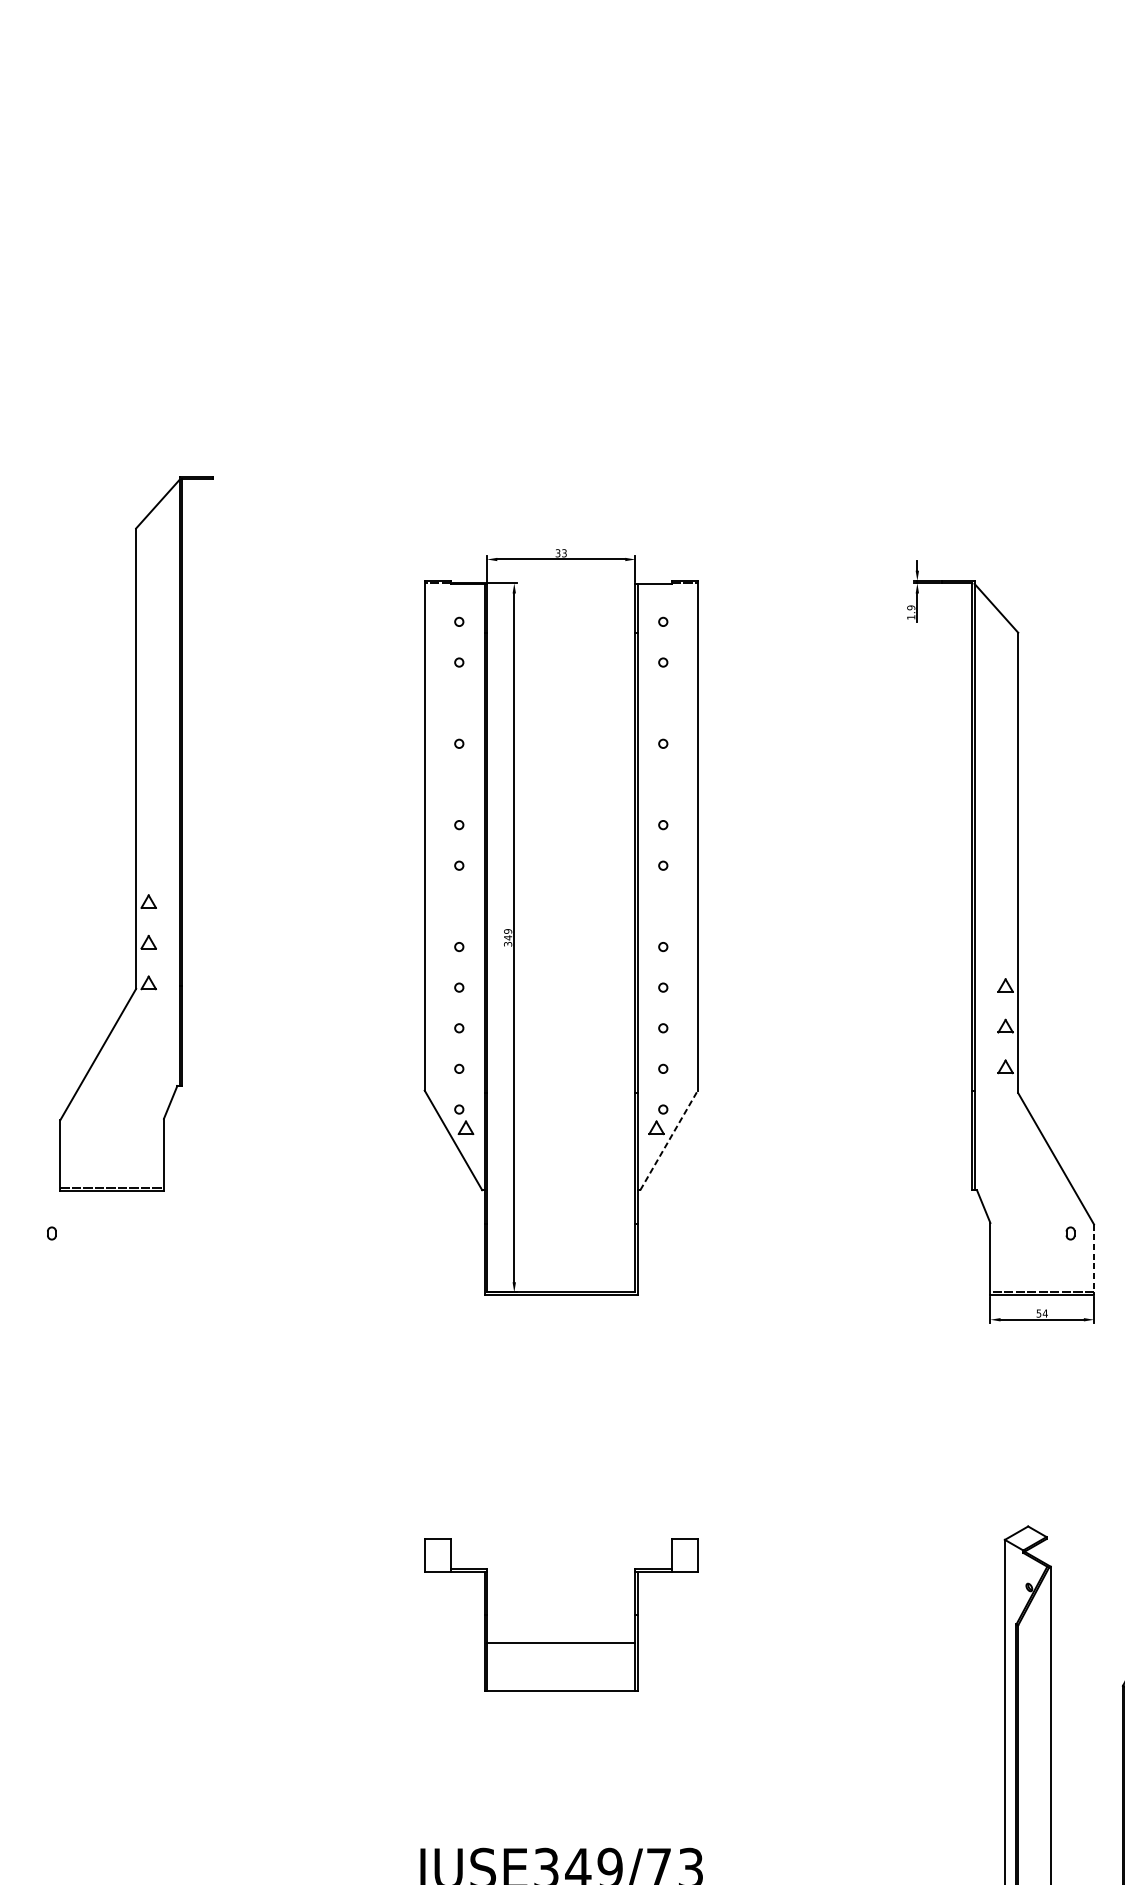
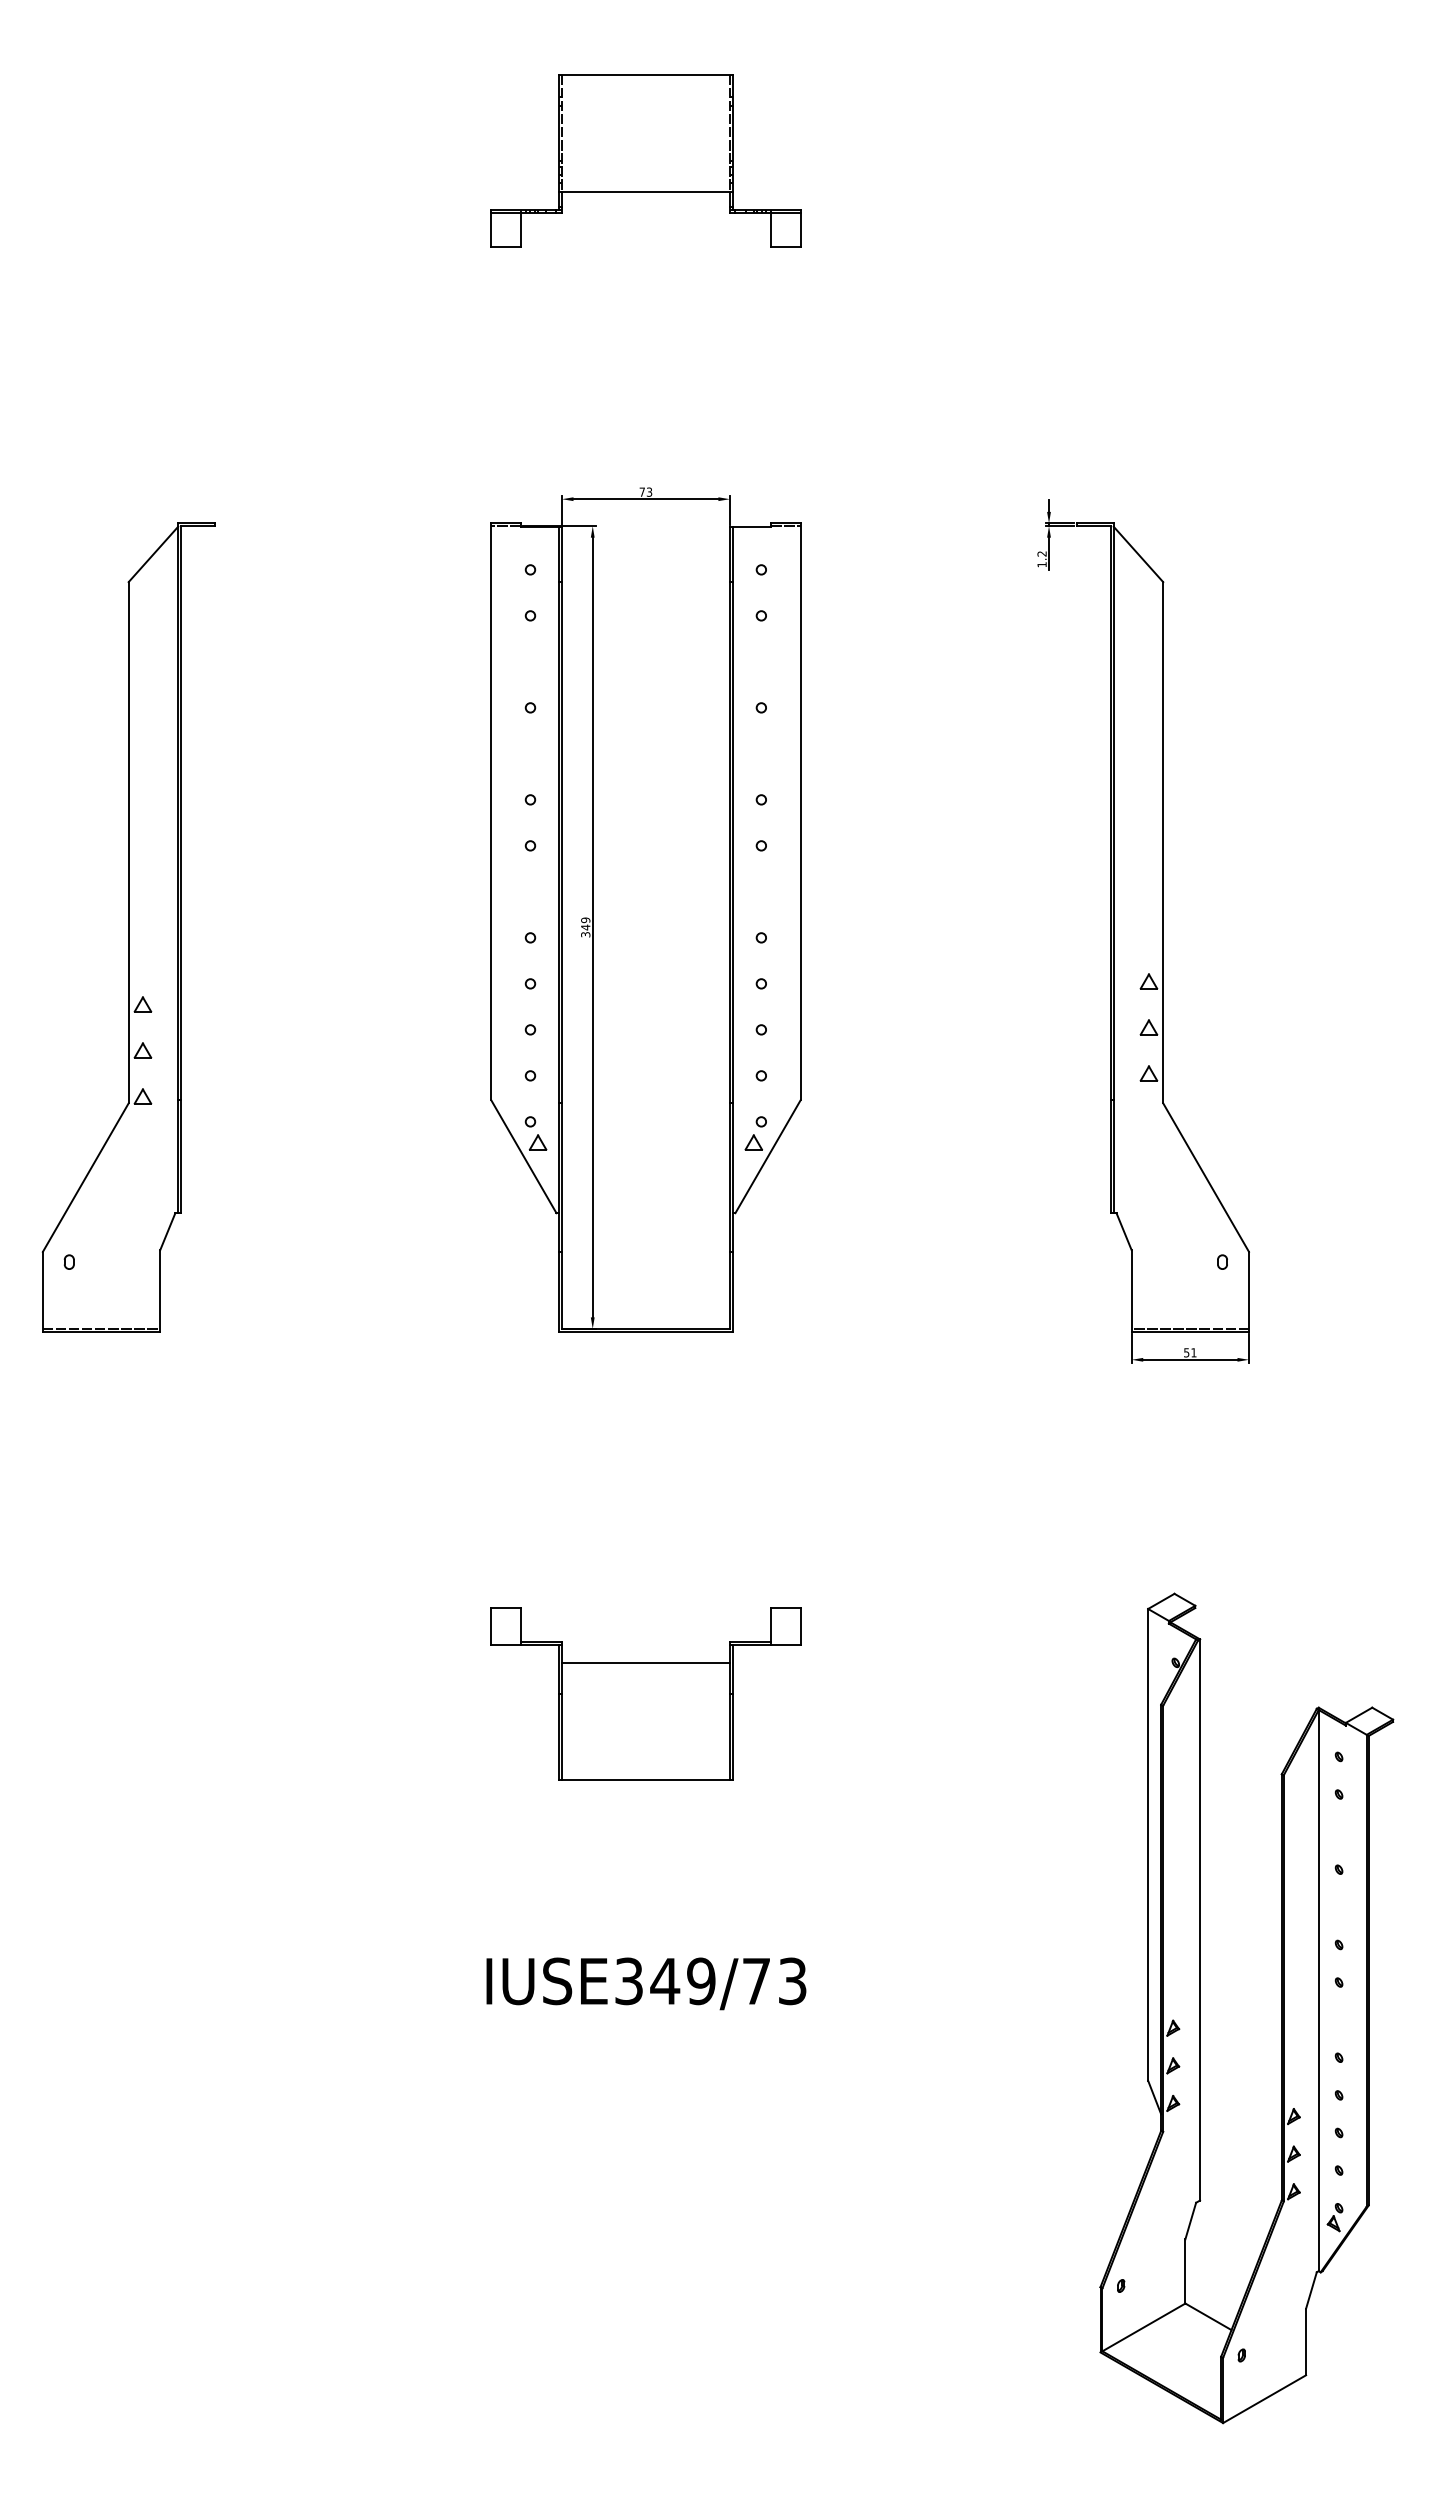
part: (560, 260) -> (645, 160), added
text: (557, 552) -> (641, 491), 33 -> 73
text: (910, 607) -> (1041, 553), 1.9 -> 1.2
part: (135, 833) -> (128, 927), moved
line: (669, 1140) -> (768, 1156), dashed -> solid
line: (1094, 1259) -> (1249, 1291), dashed -> solid
text: (1044, 1313) -> (1193, 1352), 54 -> 51
line: (560, 1642) -> (645, 1662), moved

